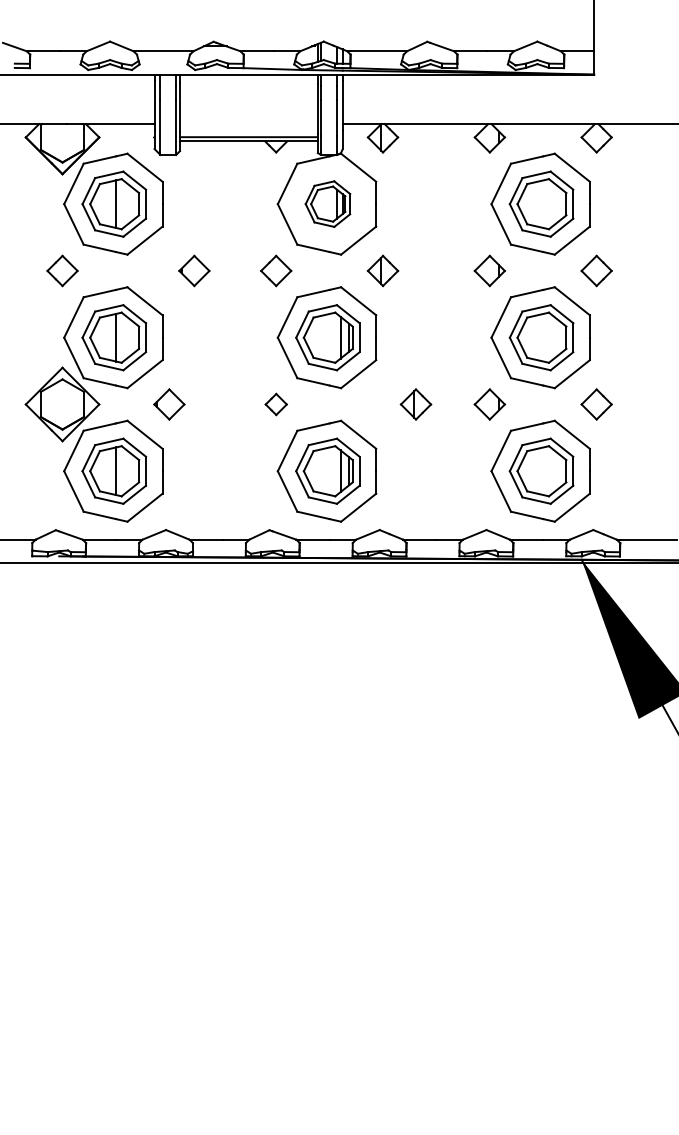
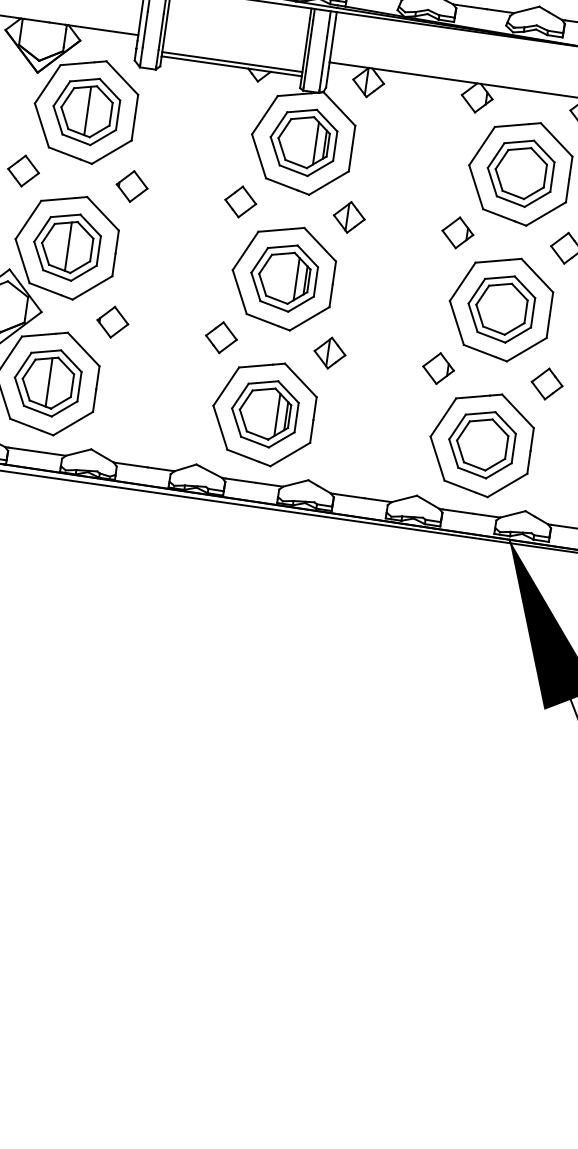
part: (327, 203) -> (302, 140), size x1.43
part: (194, 270) -> (132, 186), moved
part: (276, 404) -> (221, 337), size x1.43
part: (415, 404) -> (329, 353), moved

